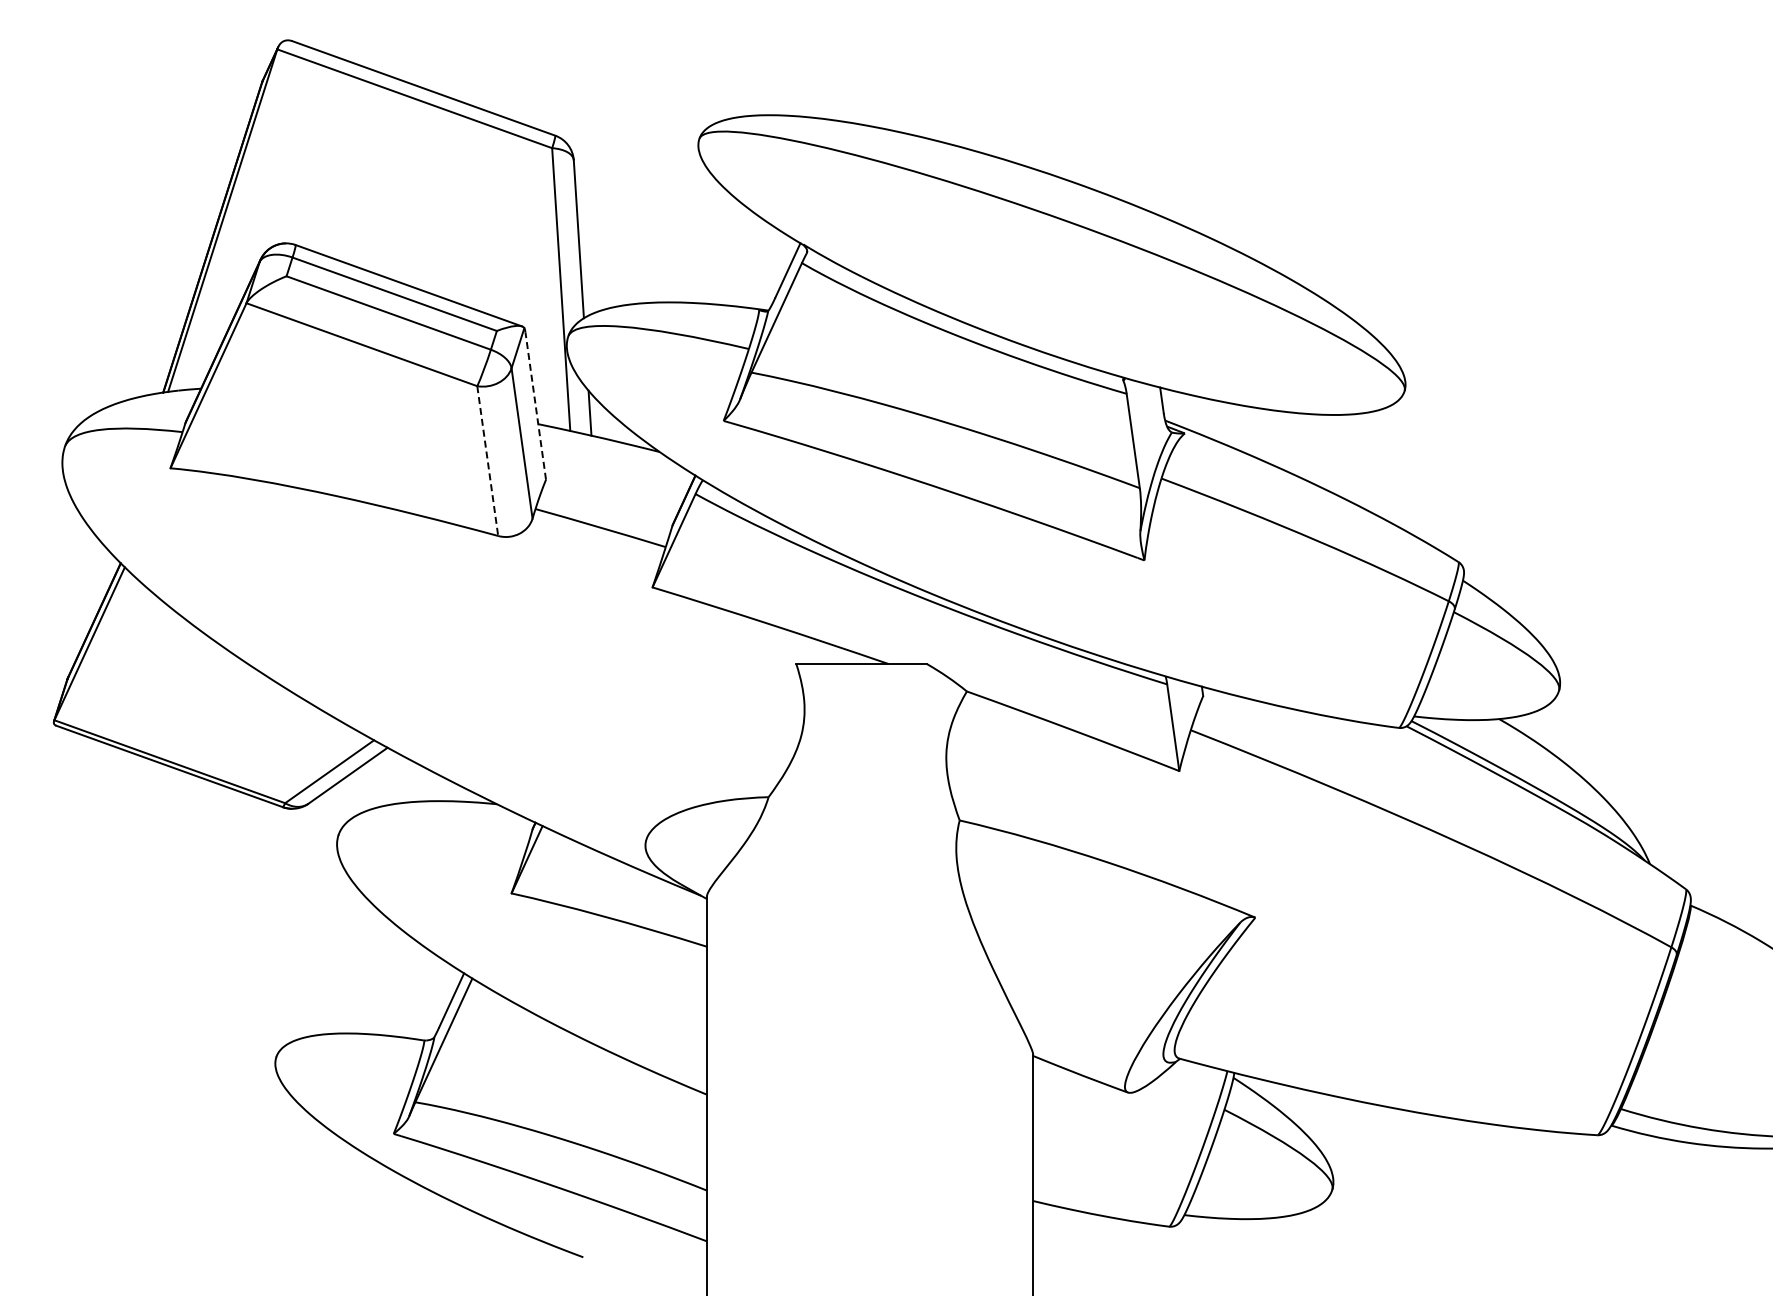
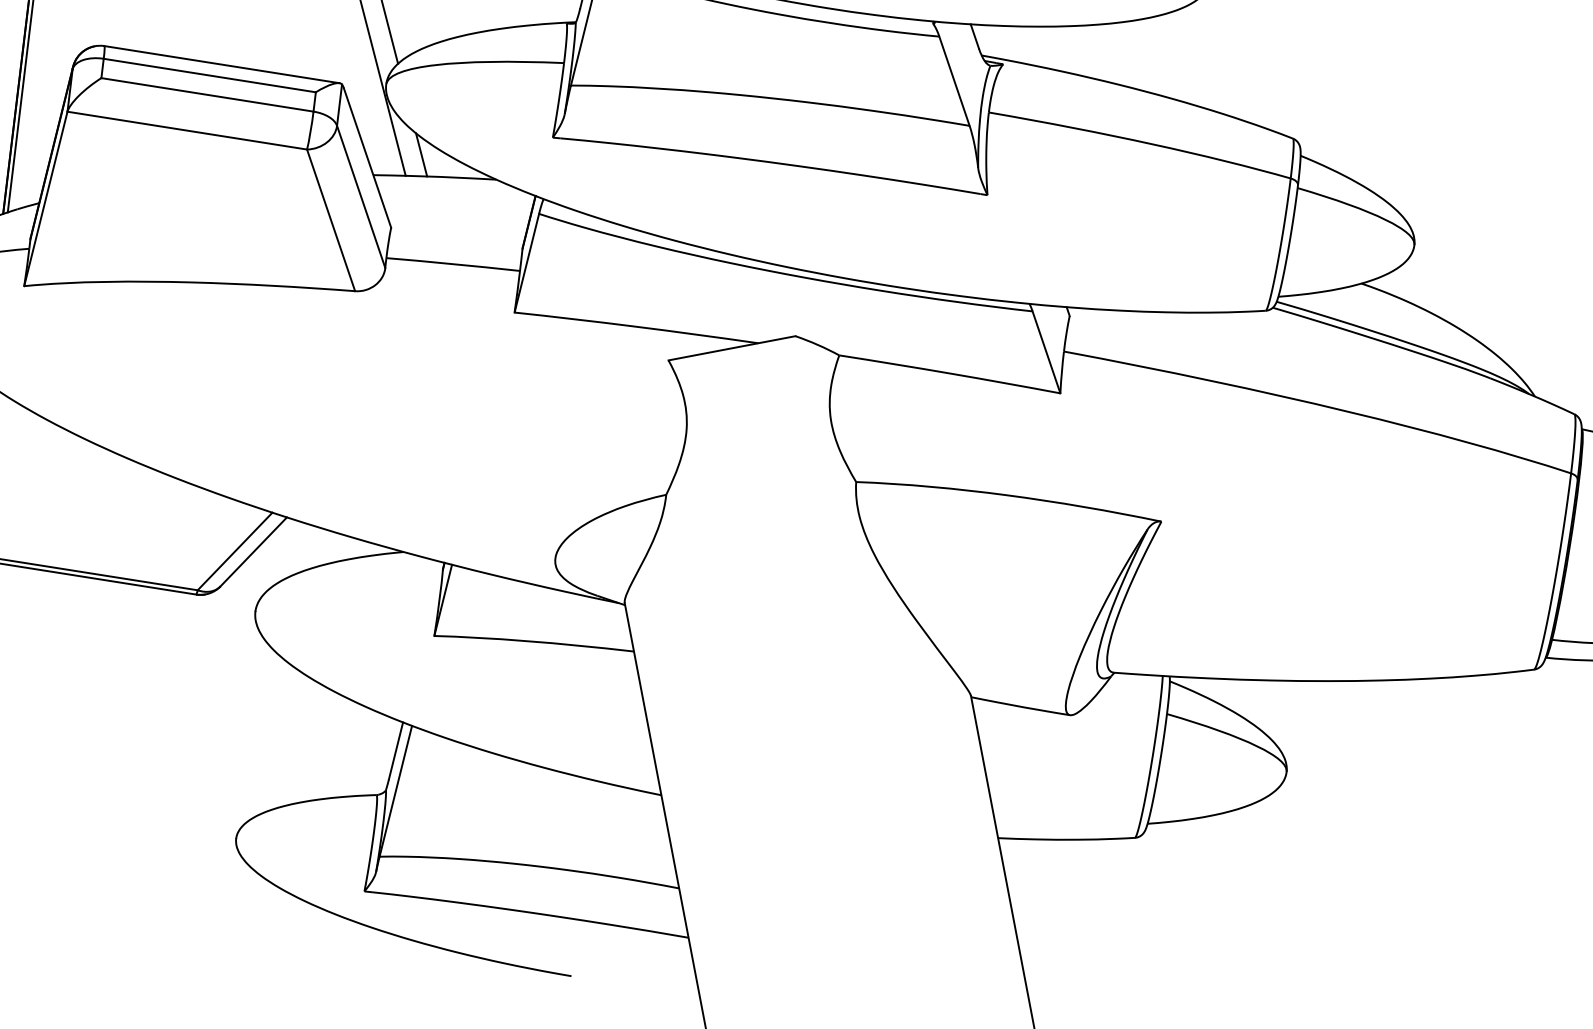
line: (535, 405) -> (367, 157), dashed -> solid
line: (487, 461) -> (330, 220), dashed -> solid

